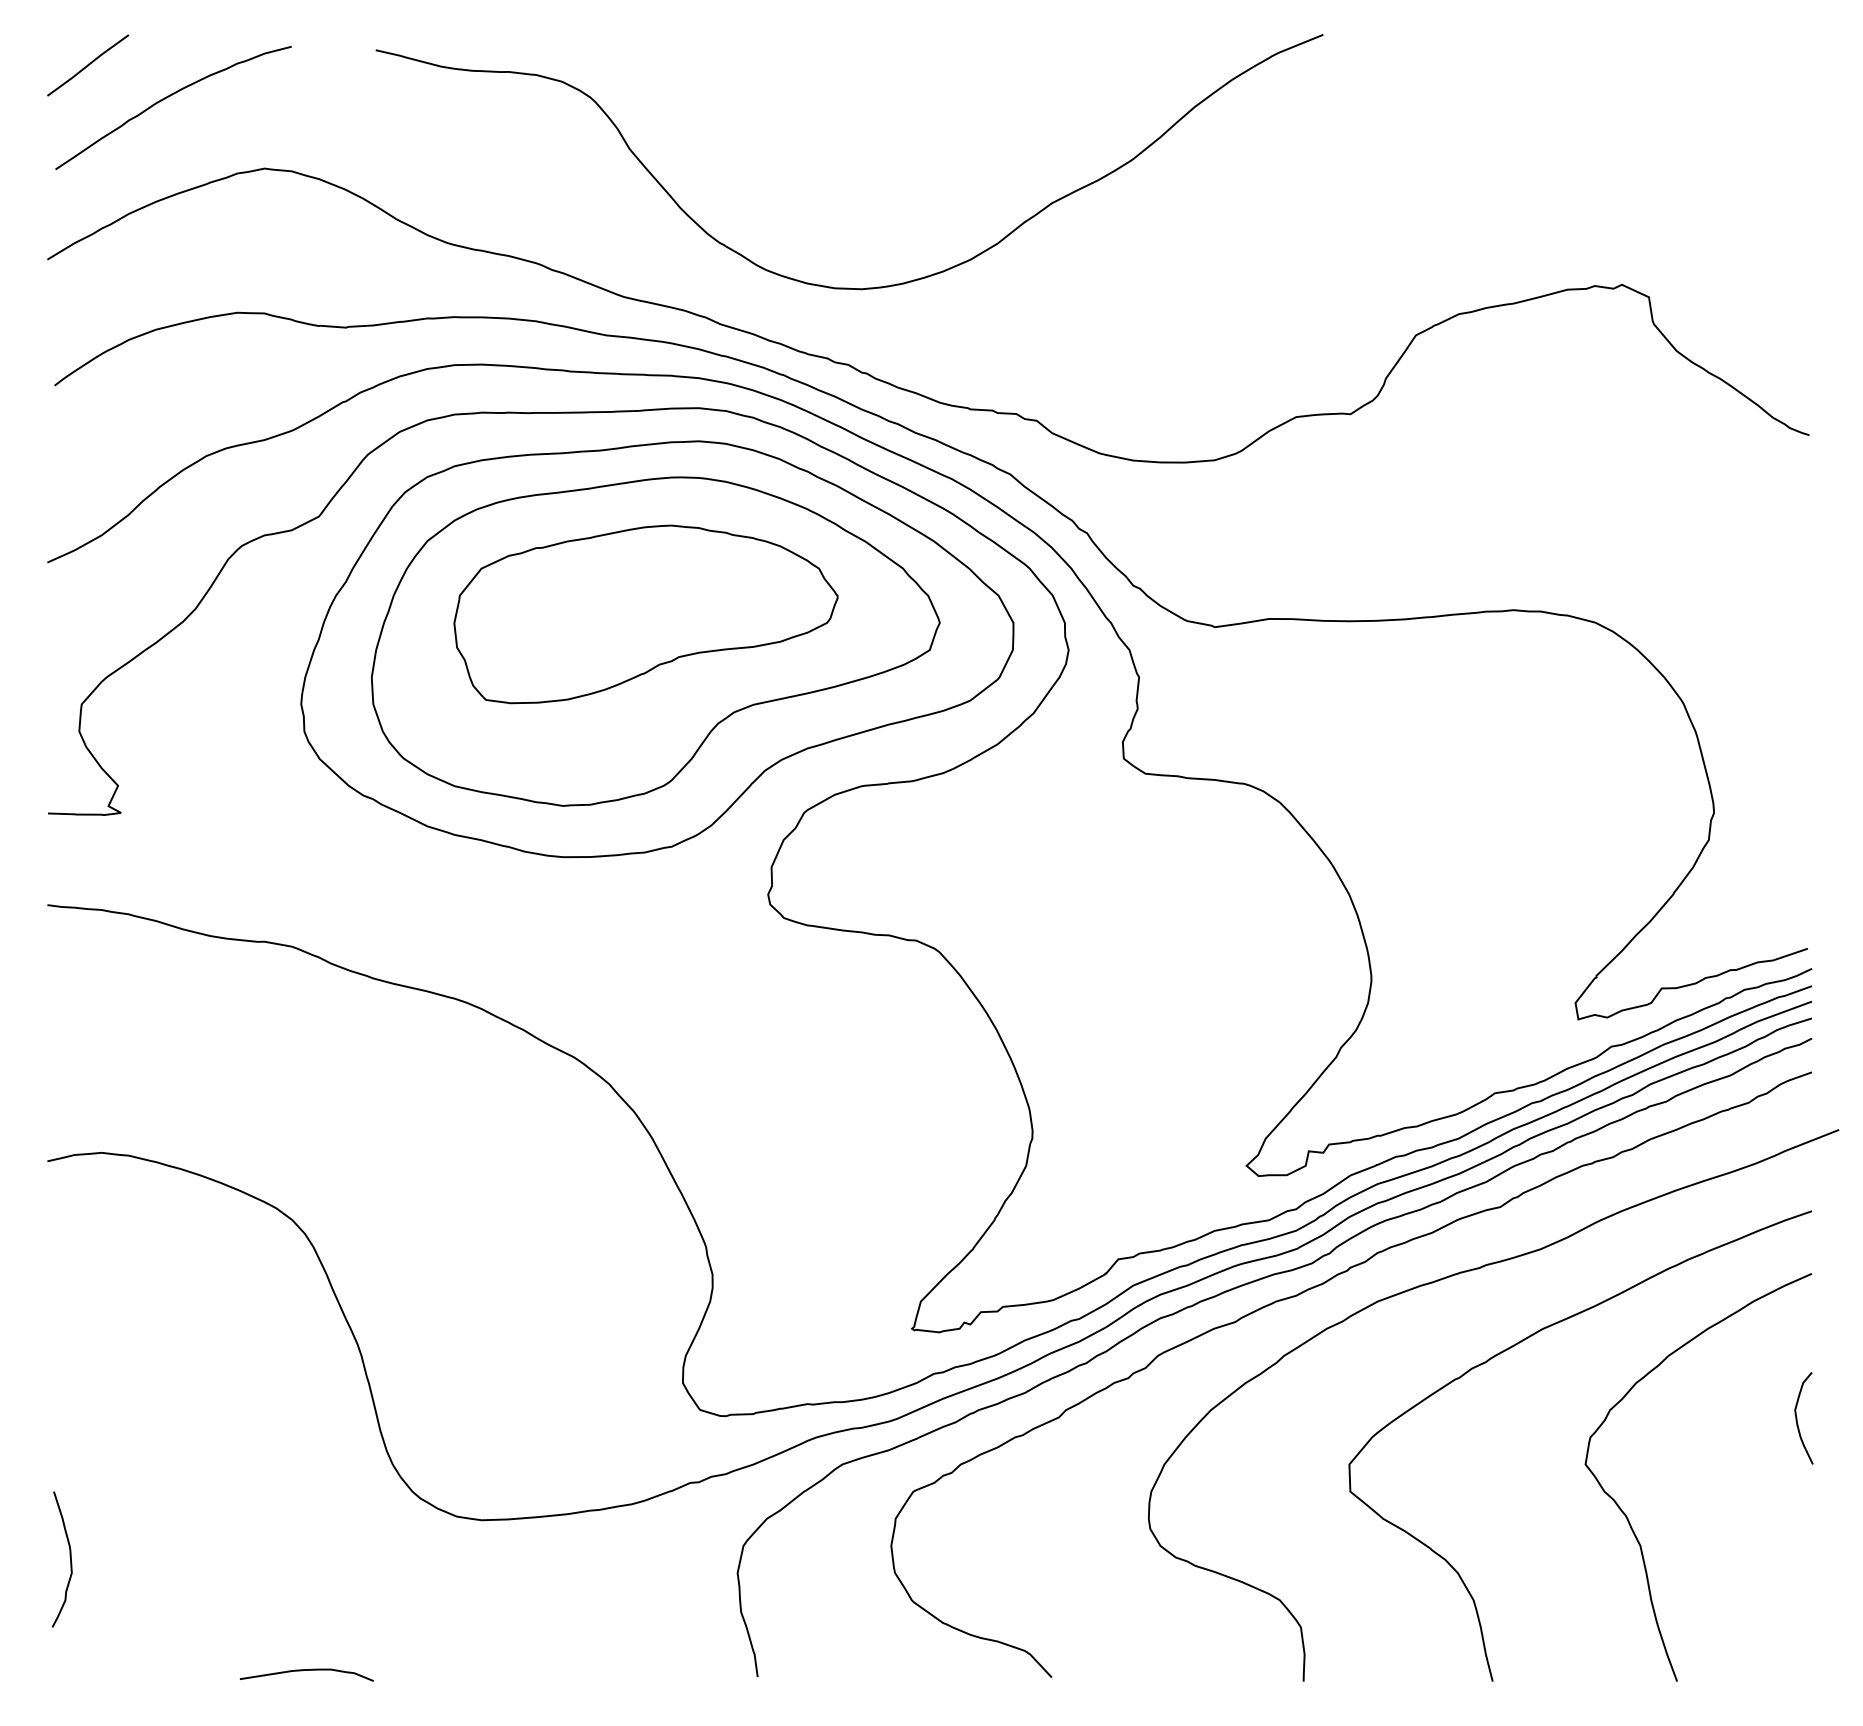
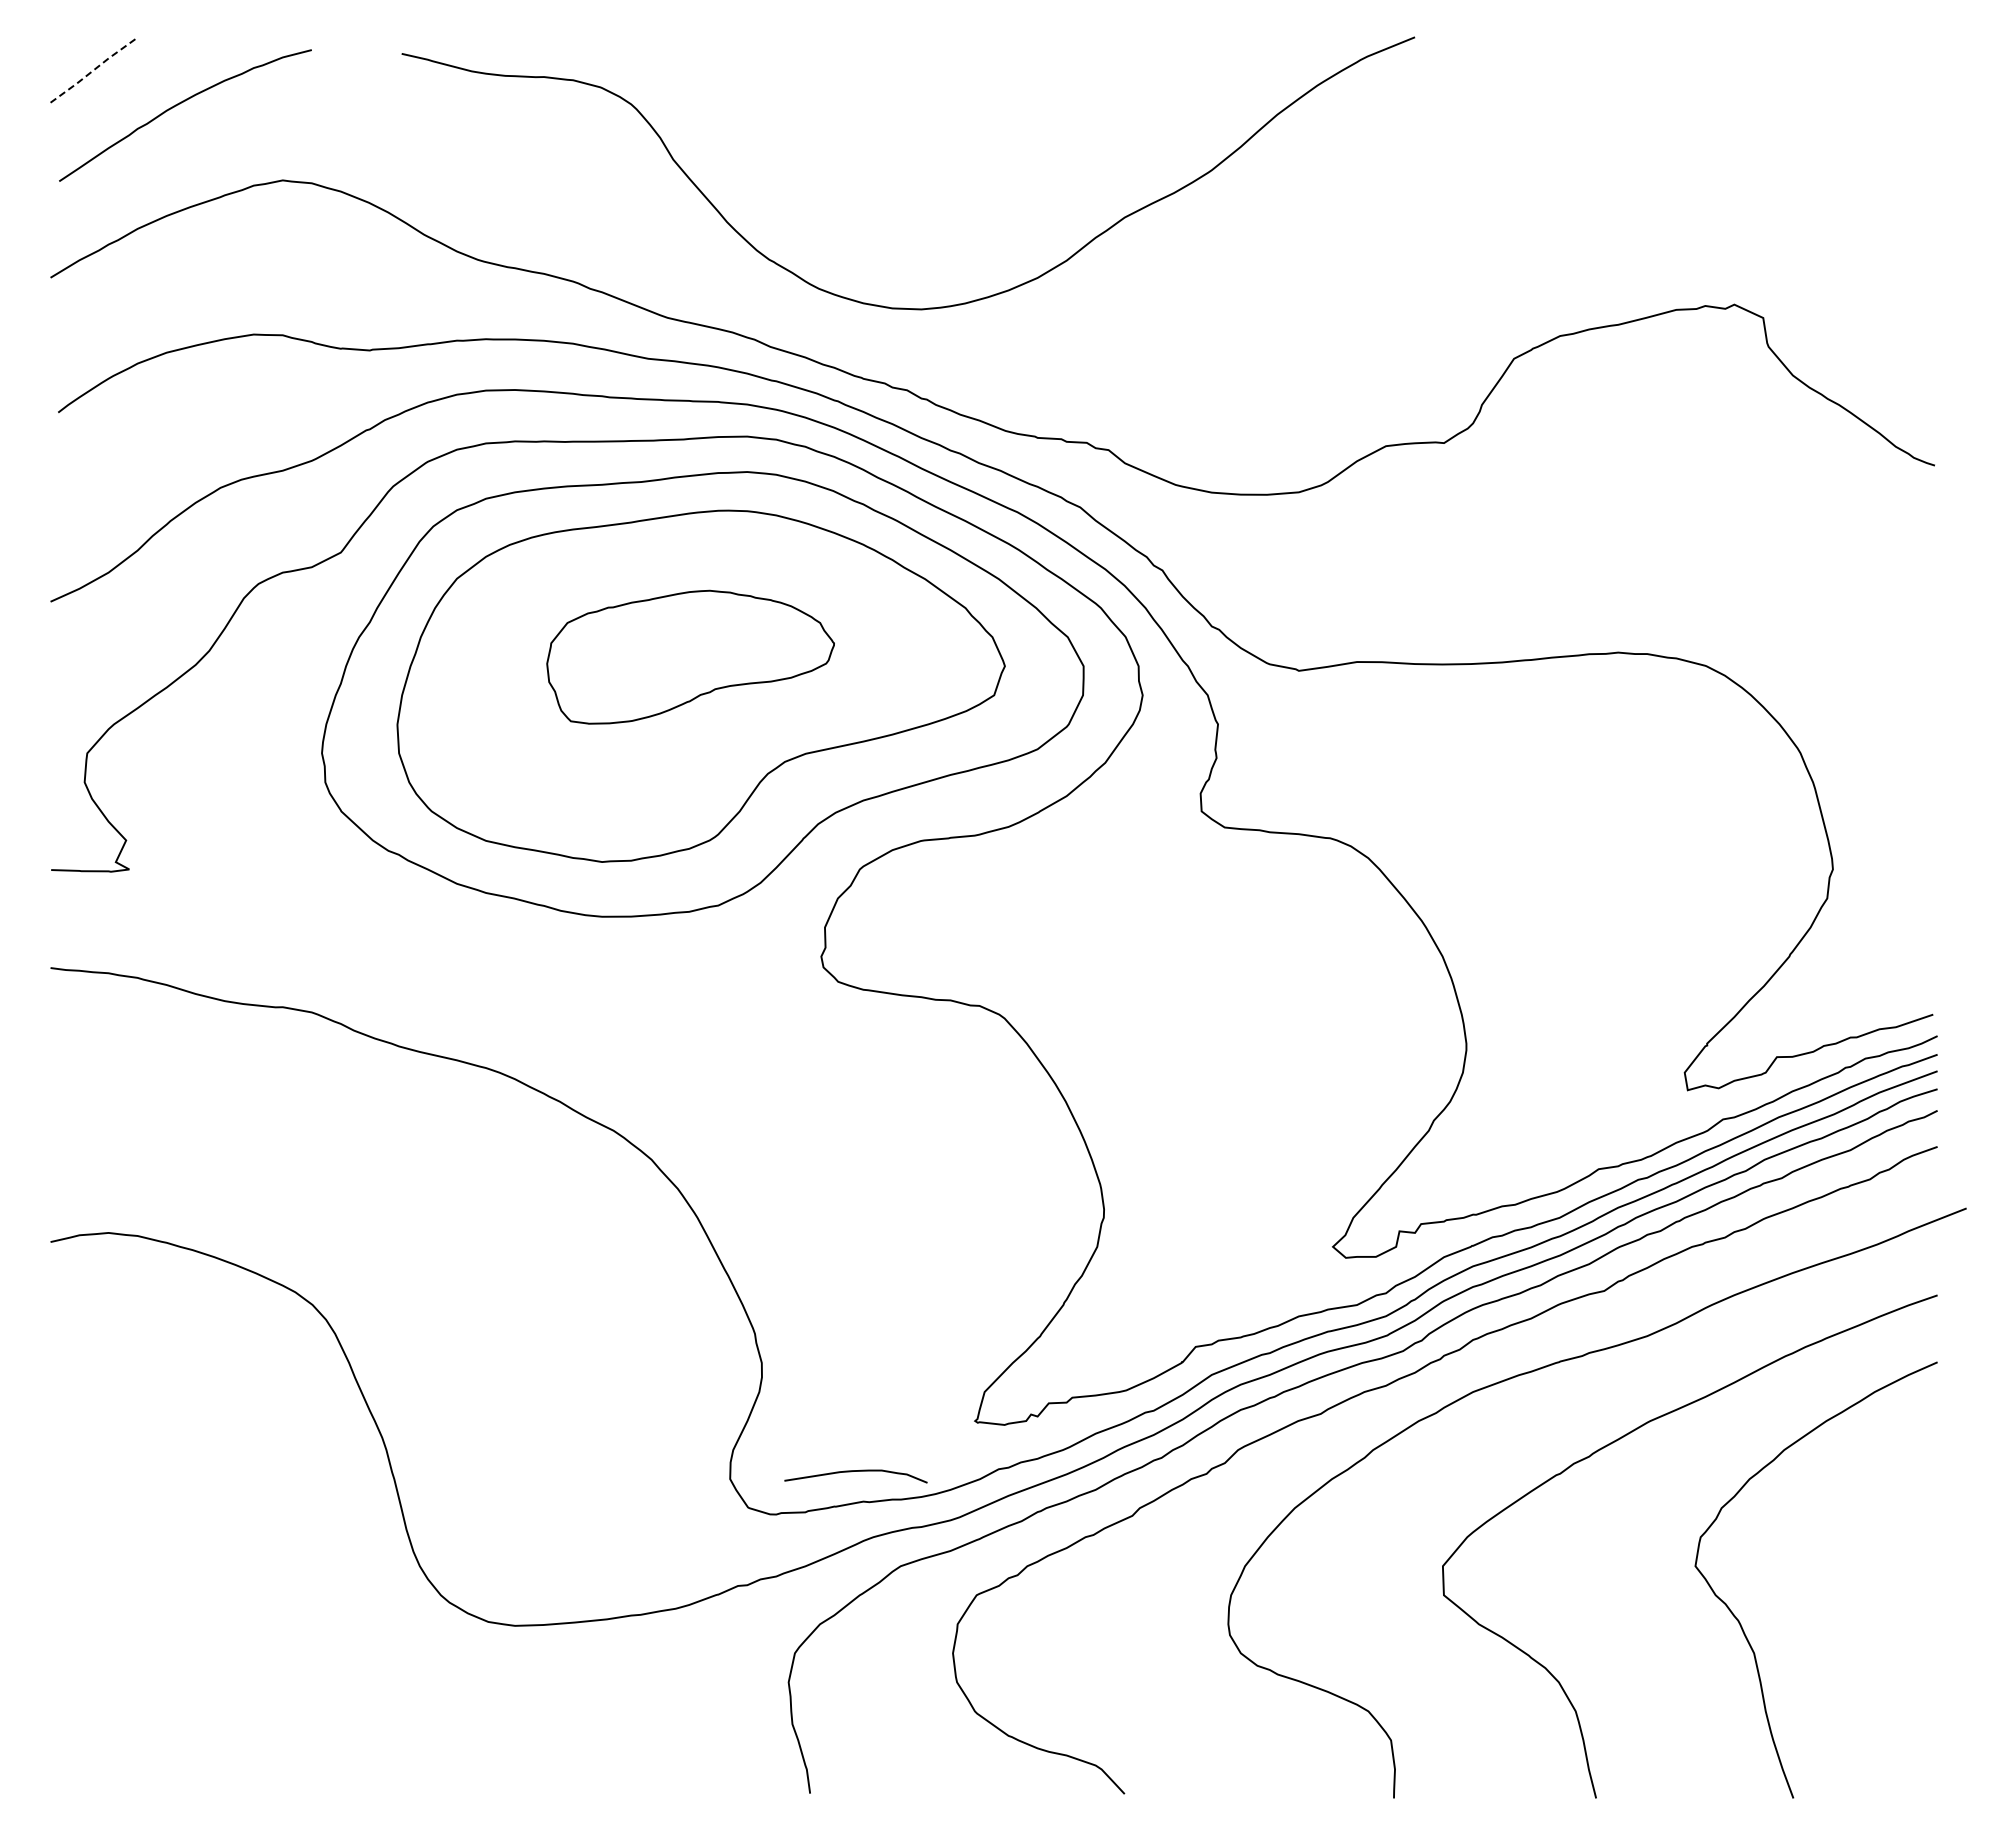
line: (87, 65) -> (93, 70), solid -> dashed
part: (645, 614) -> (690, 657), size x0.7
curve: (1797, 1419) -> (1922, 1518), removed
curve: (69, 1559) -> (74, 1667), removed
curve: (306, 1670) -> (855, 1471), moved

